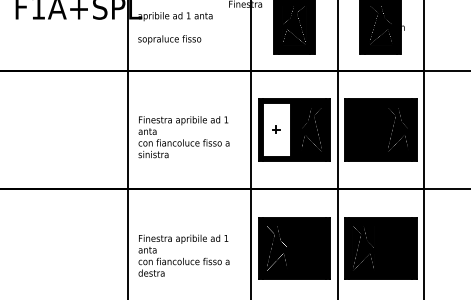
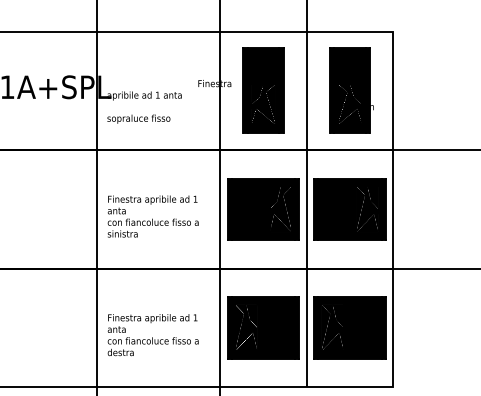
fill: (277, 129) -> (246, 208), added

